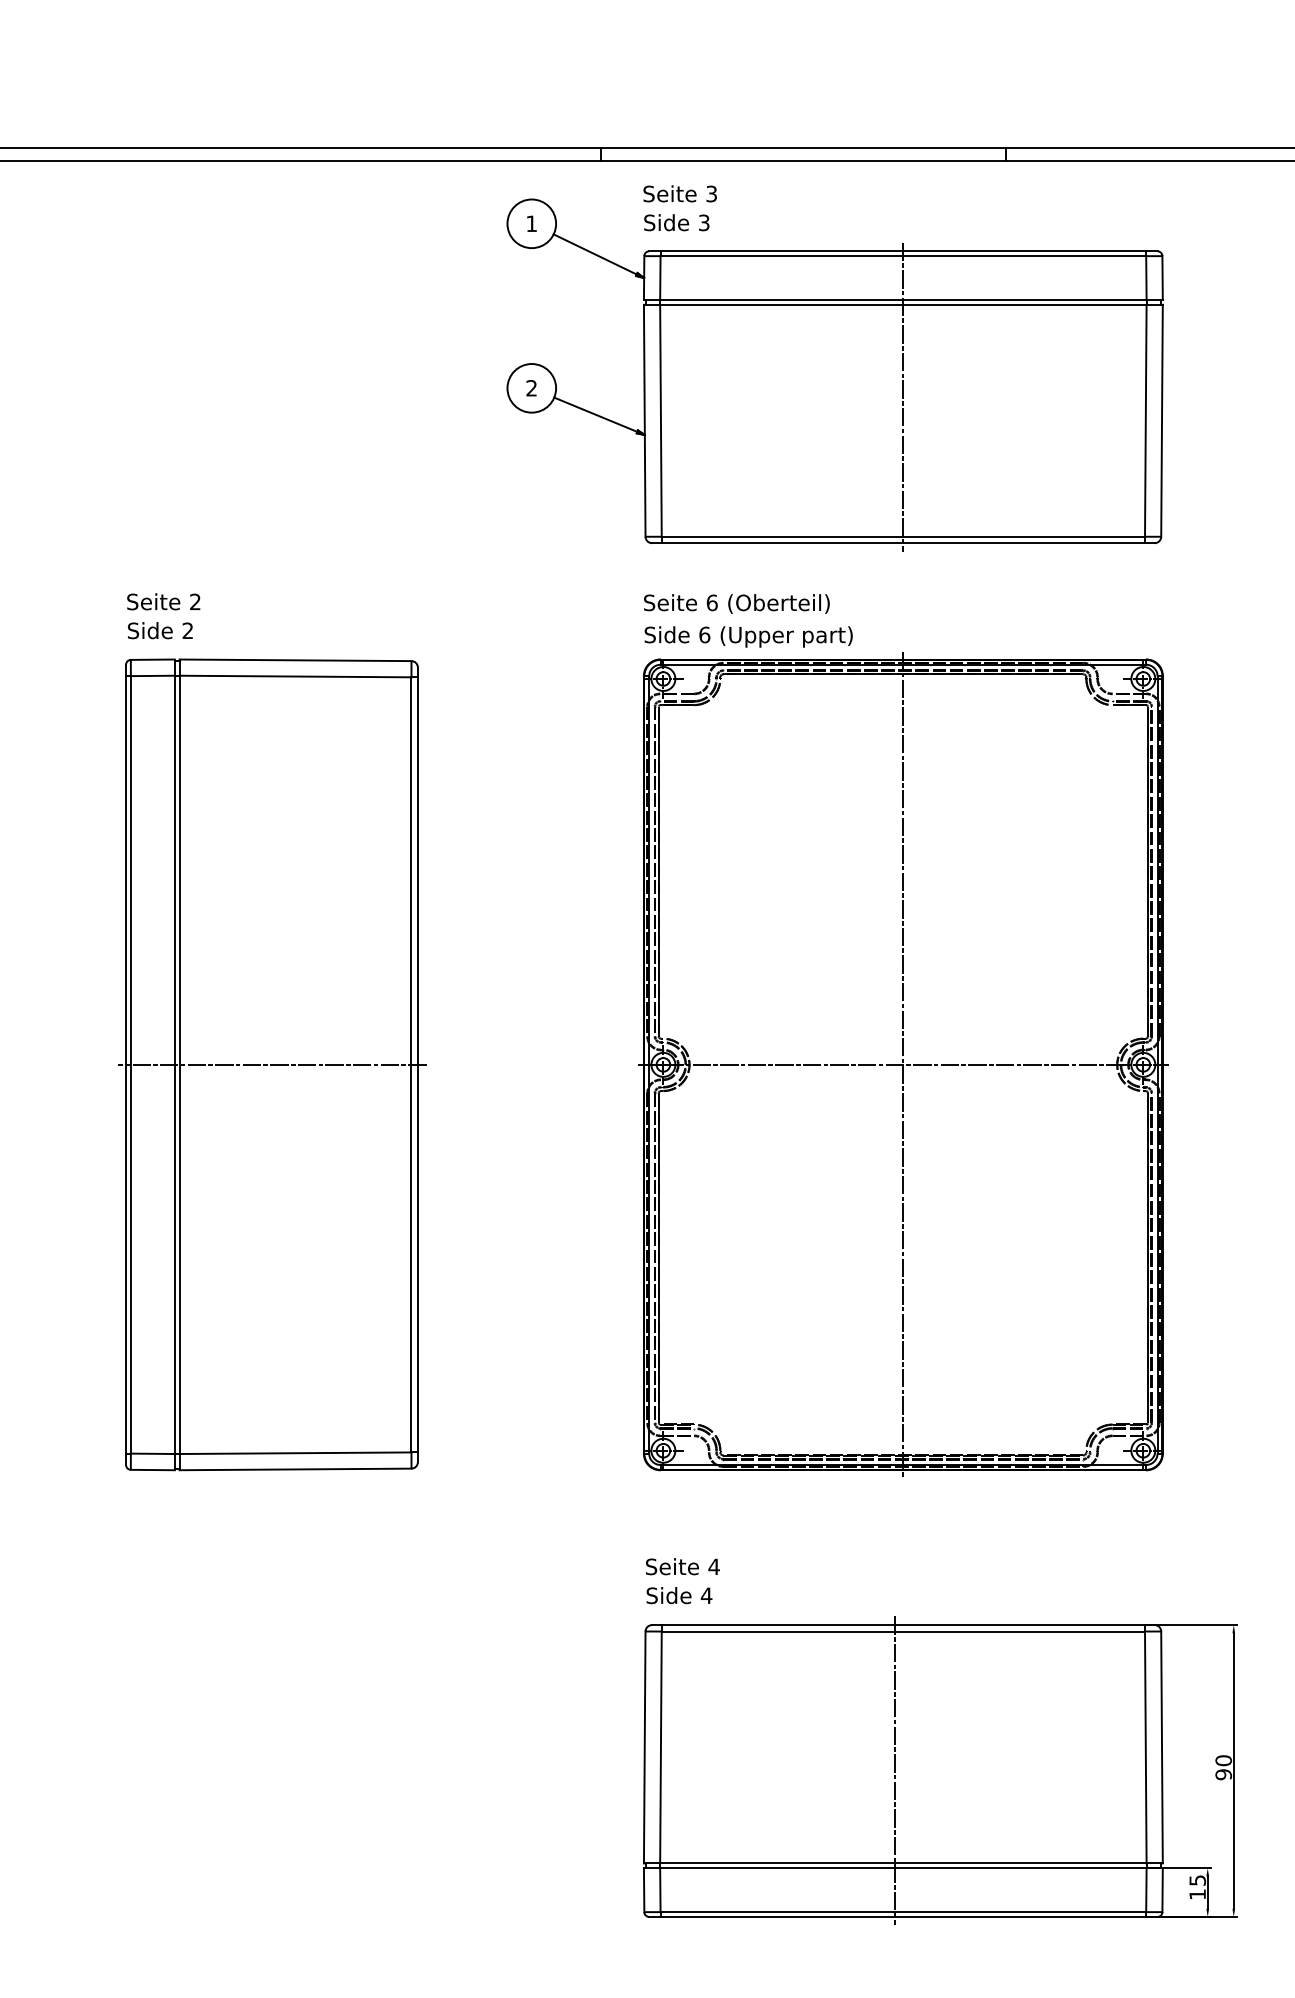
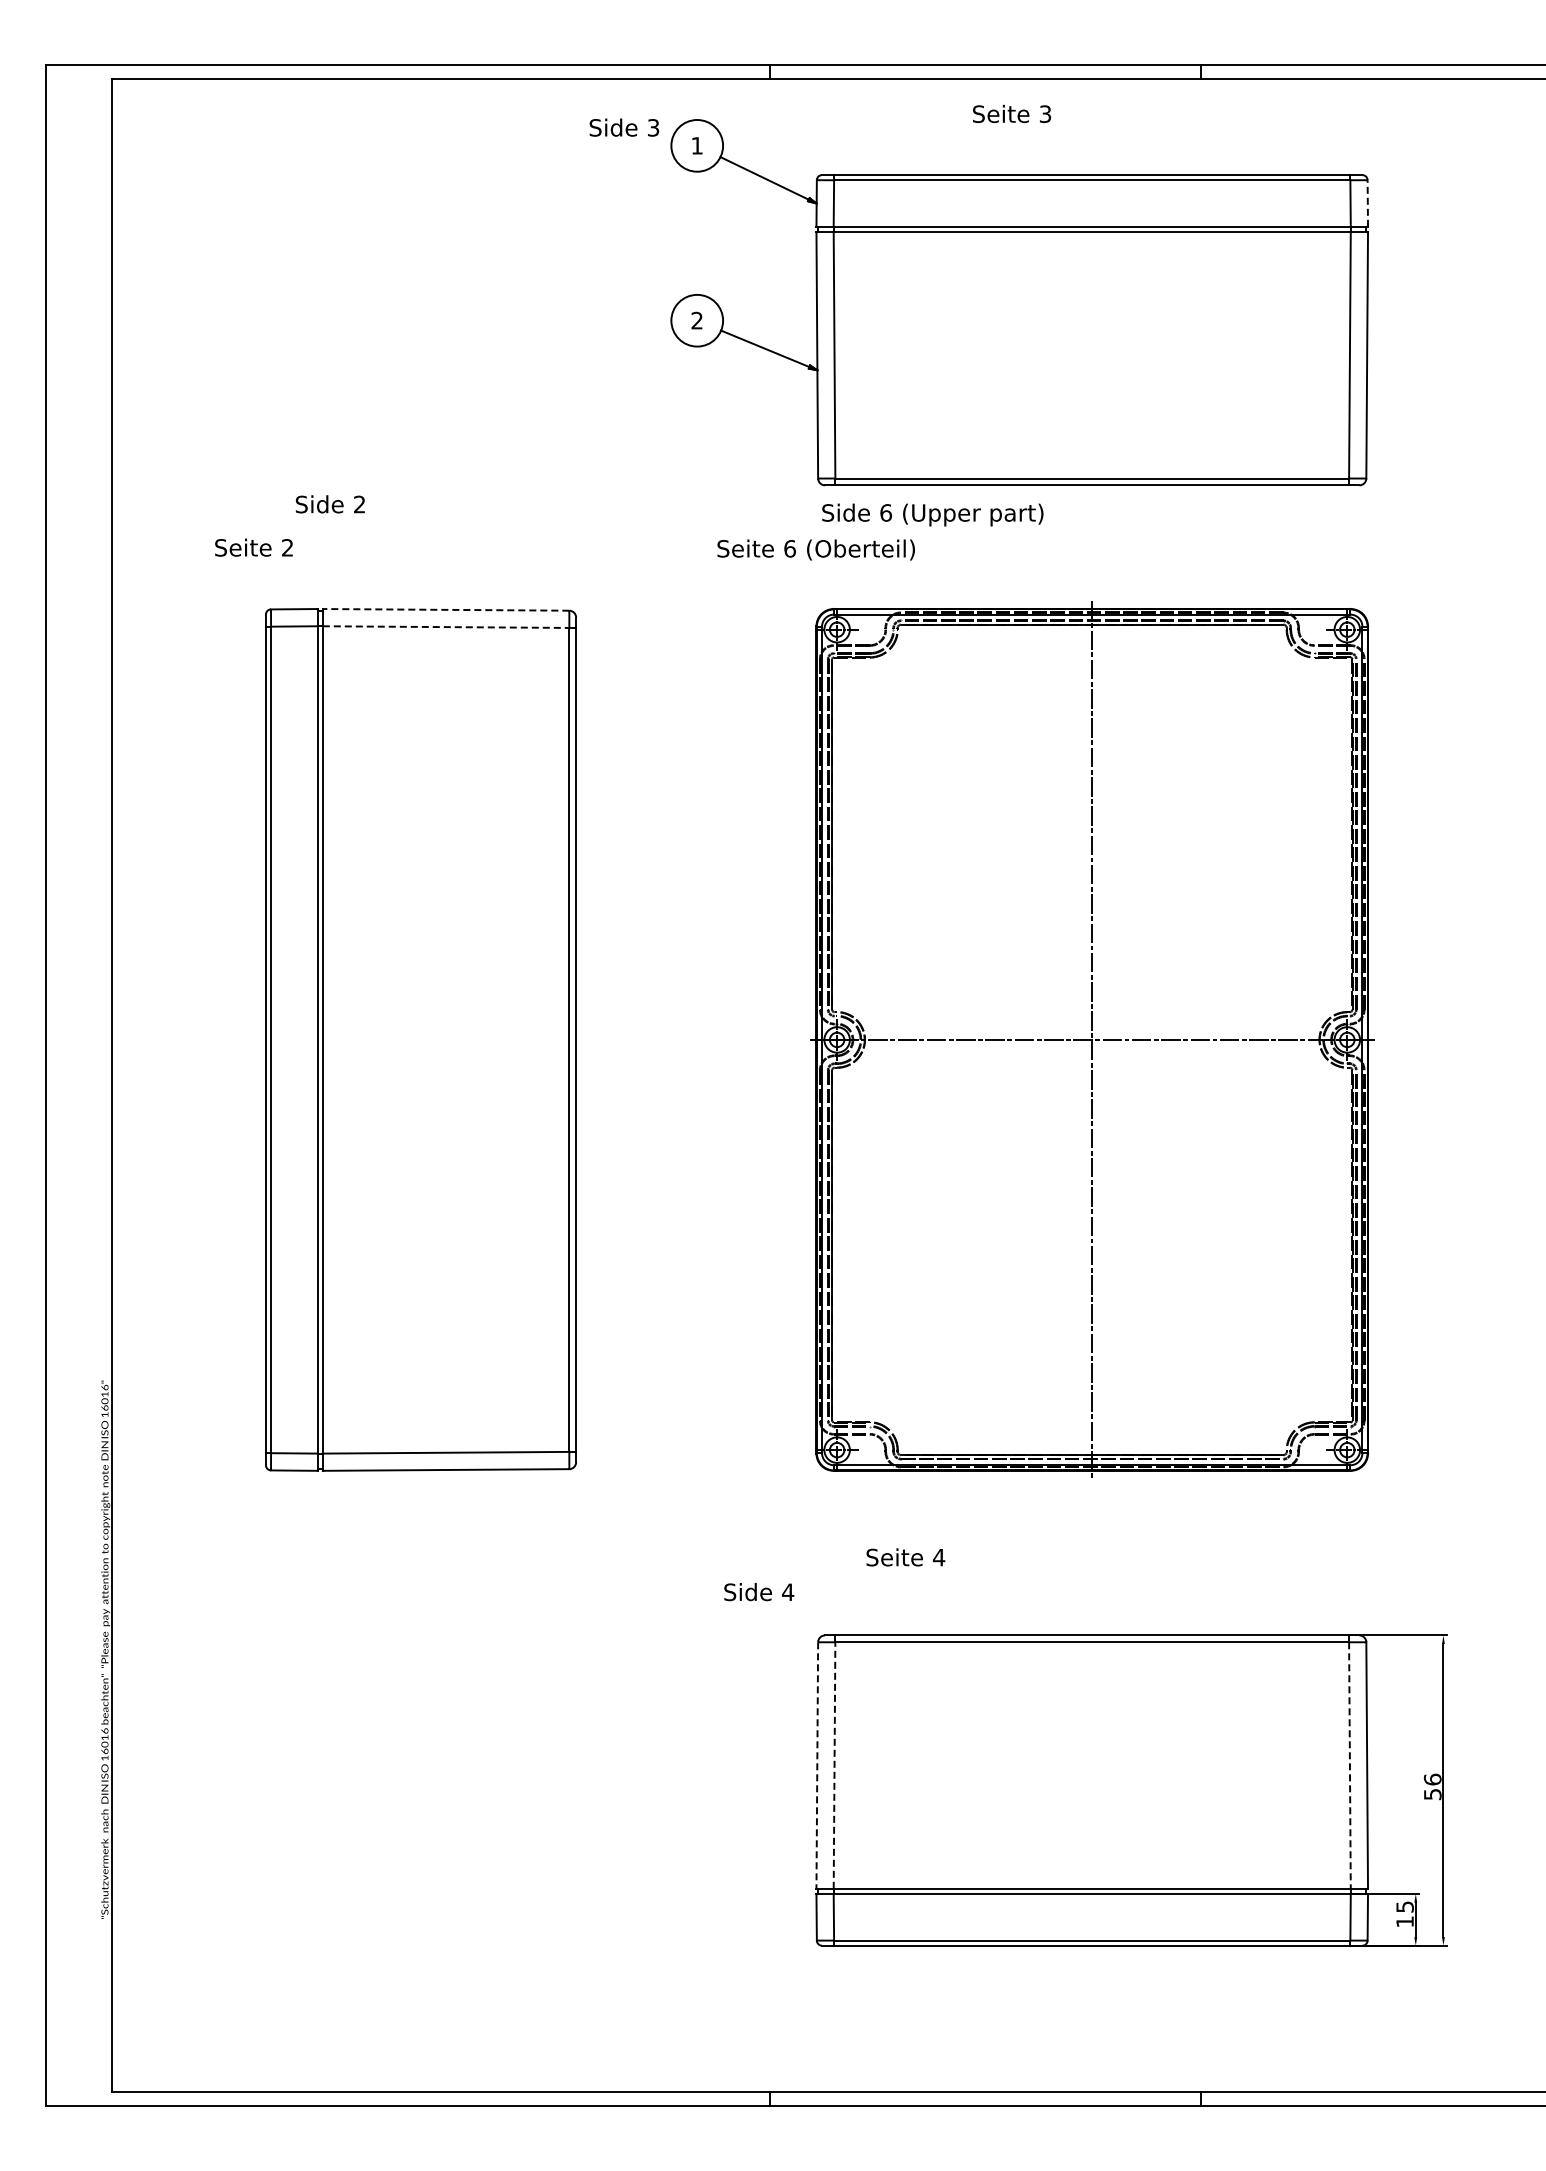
text: (680, 193) -> (1012, 113), moved
text: (676, 222) -> (624, 127), moved
line: (1162, 278) -> (1367, 203), solid -> dashed
line: (903, 396) -> (1092, 329), removed
text: (163, 601) -> (253, 547), moved
text: (736, 603) -> (815, 549), moved
text: (159, 630) -> (329, 504), moved
text: (748, 636) -> (932, 514), moved
line: (294, 659) -> (445, 609), solid -> dashed
line: (295, 676) -> (446, 627), solid -> dashed
line: (272, 1064) -> (421, 1039), removed
text: (682, 1566) -> (905, 1557), moved
text: (679, 1595) -> (759, 1592), moved
line: (660, 1747) -> (834, 1765), solid -> dashed
line: (644, 1748) -> (817, 1766), solid -> dashed
line: (1145, 1748) -> (1349, 1766), solid -> dashed
text: (1223, 1767) -> (1432, 1786), 90 -> 56
line: (895, 1770) -> (1083, 1790), removed

